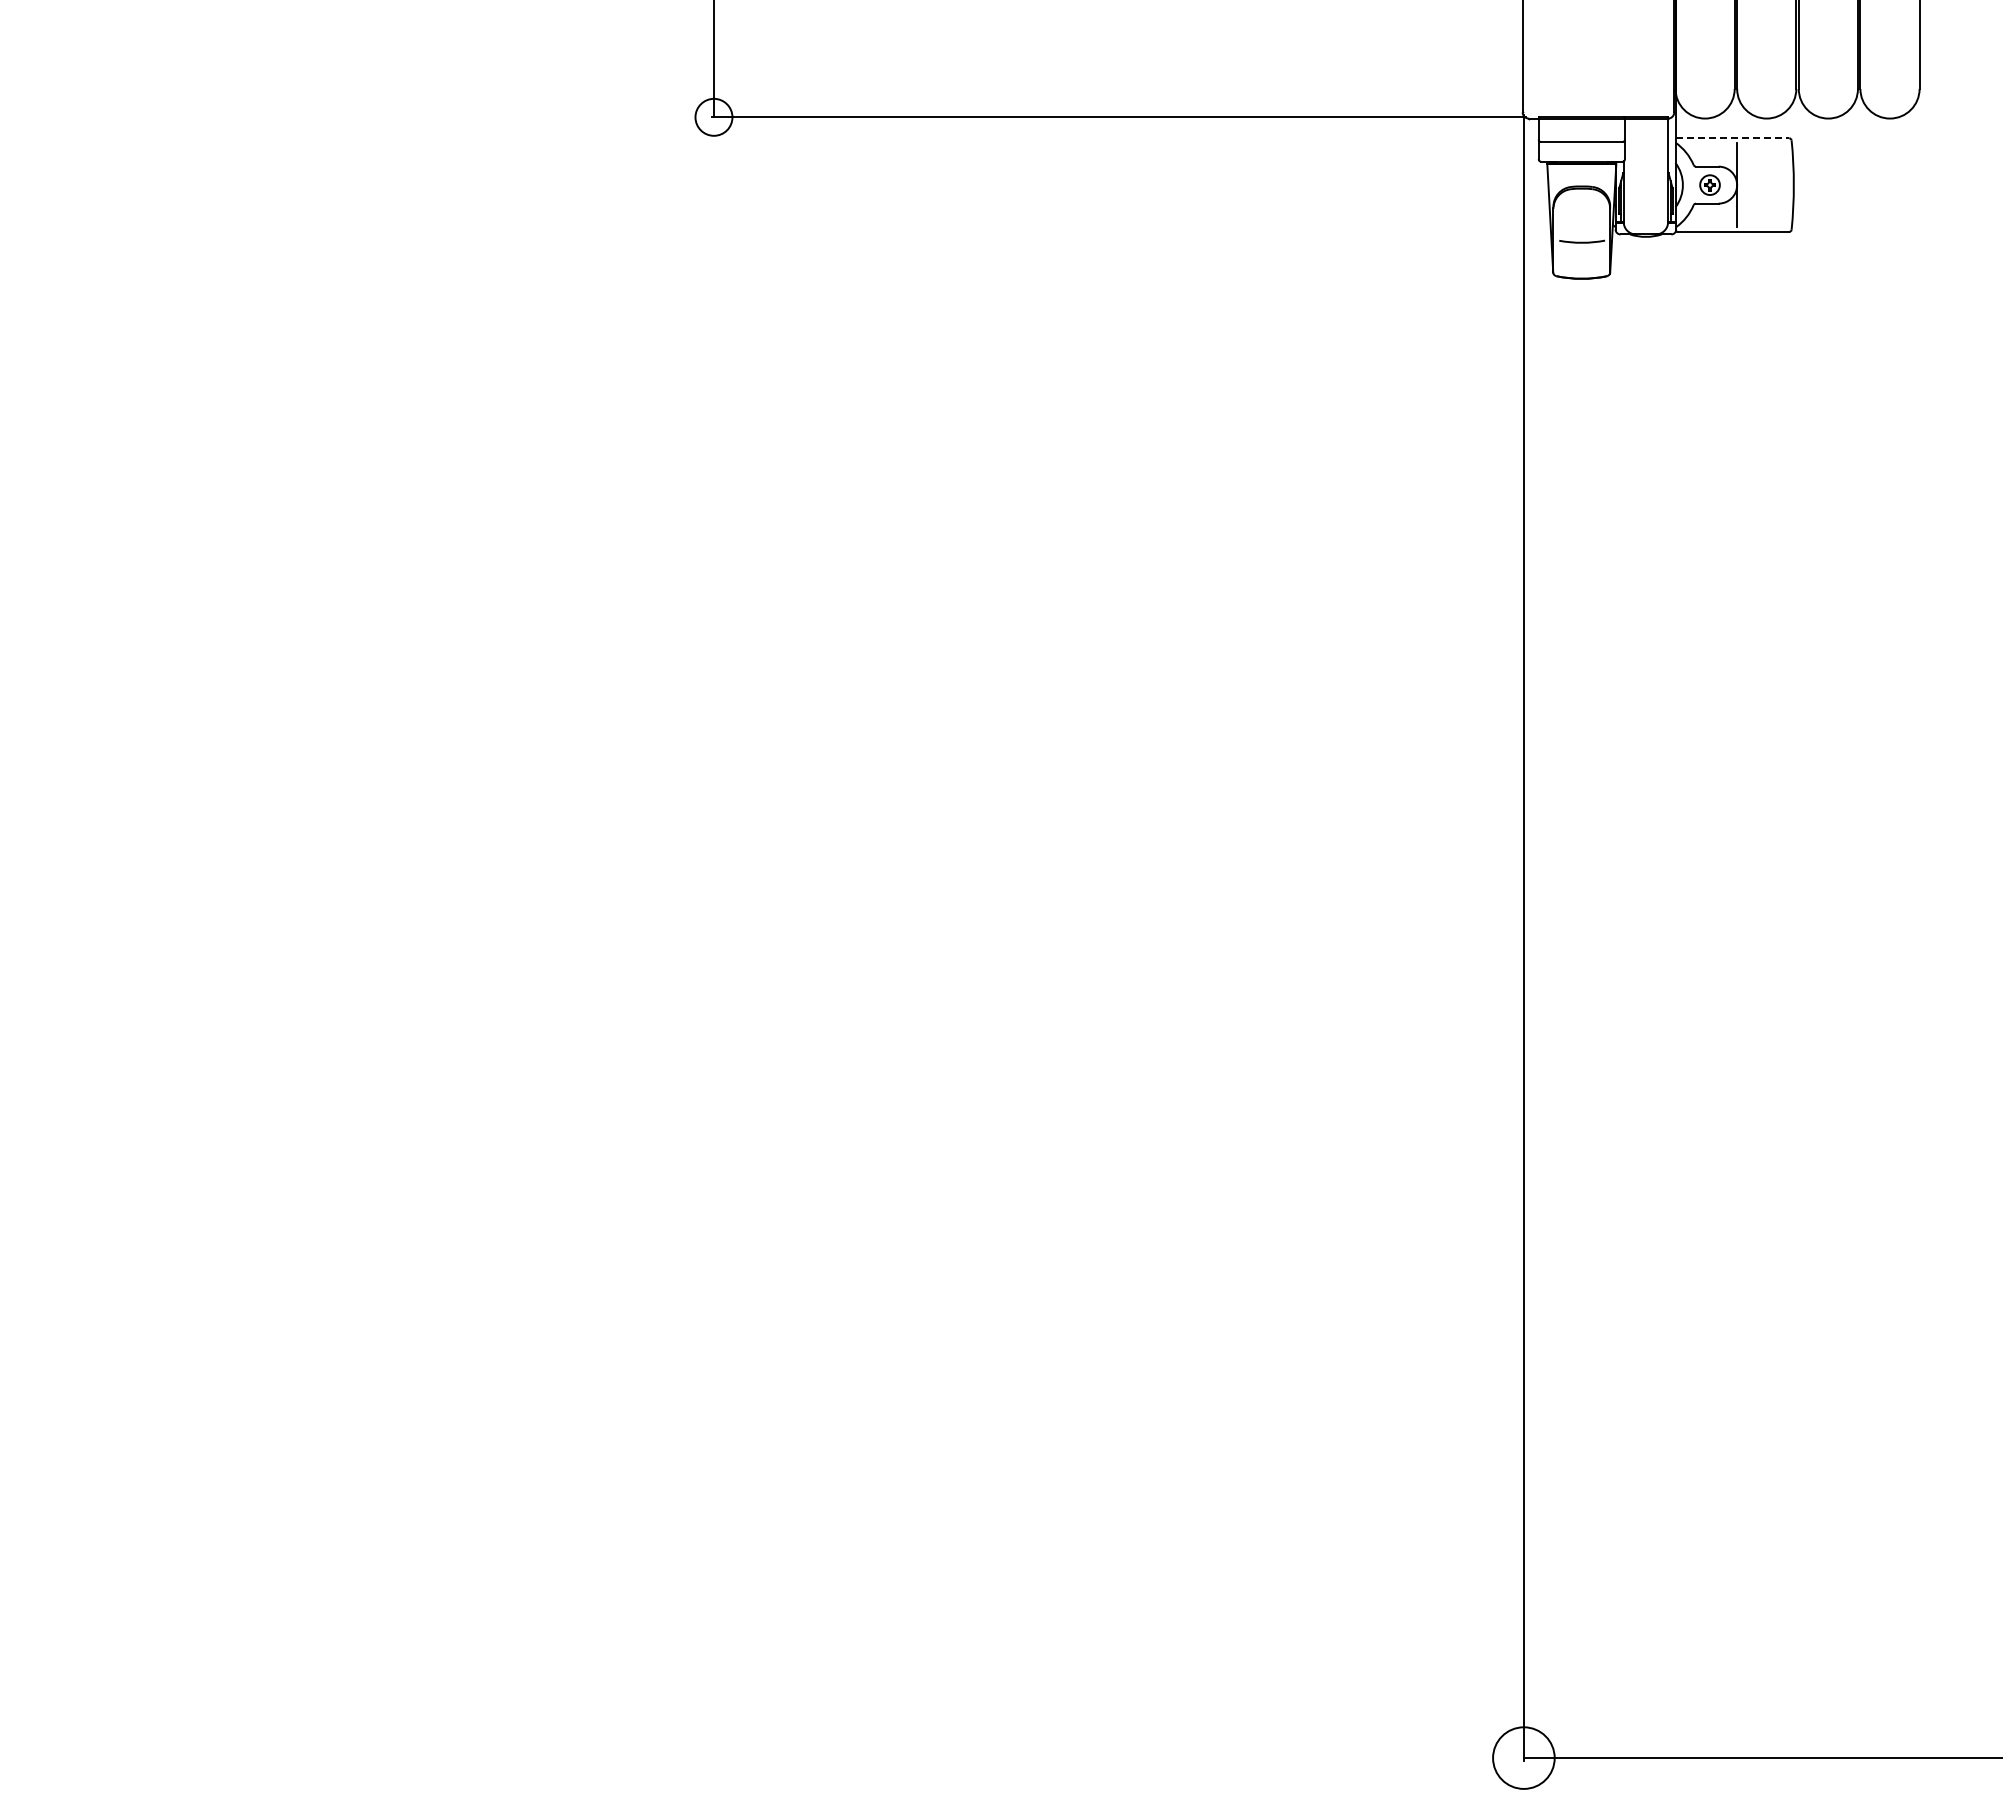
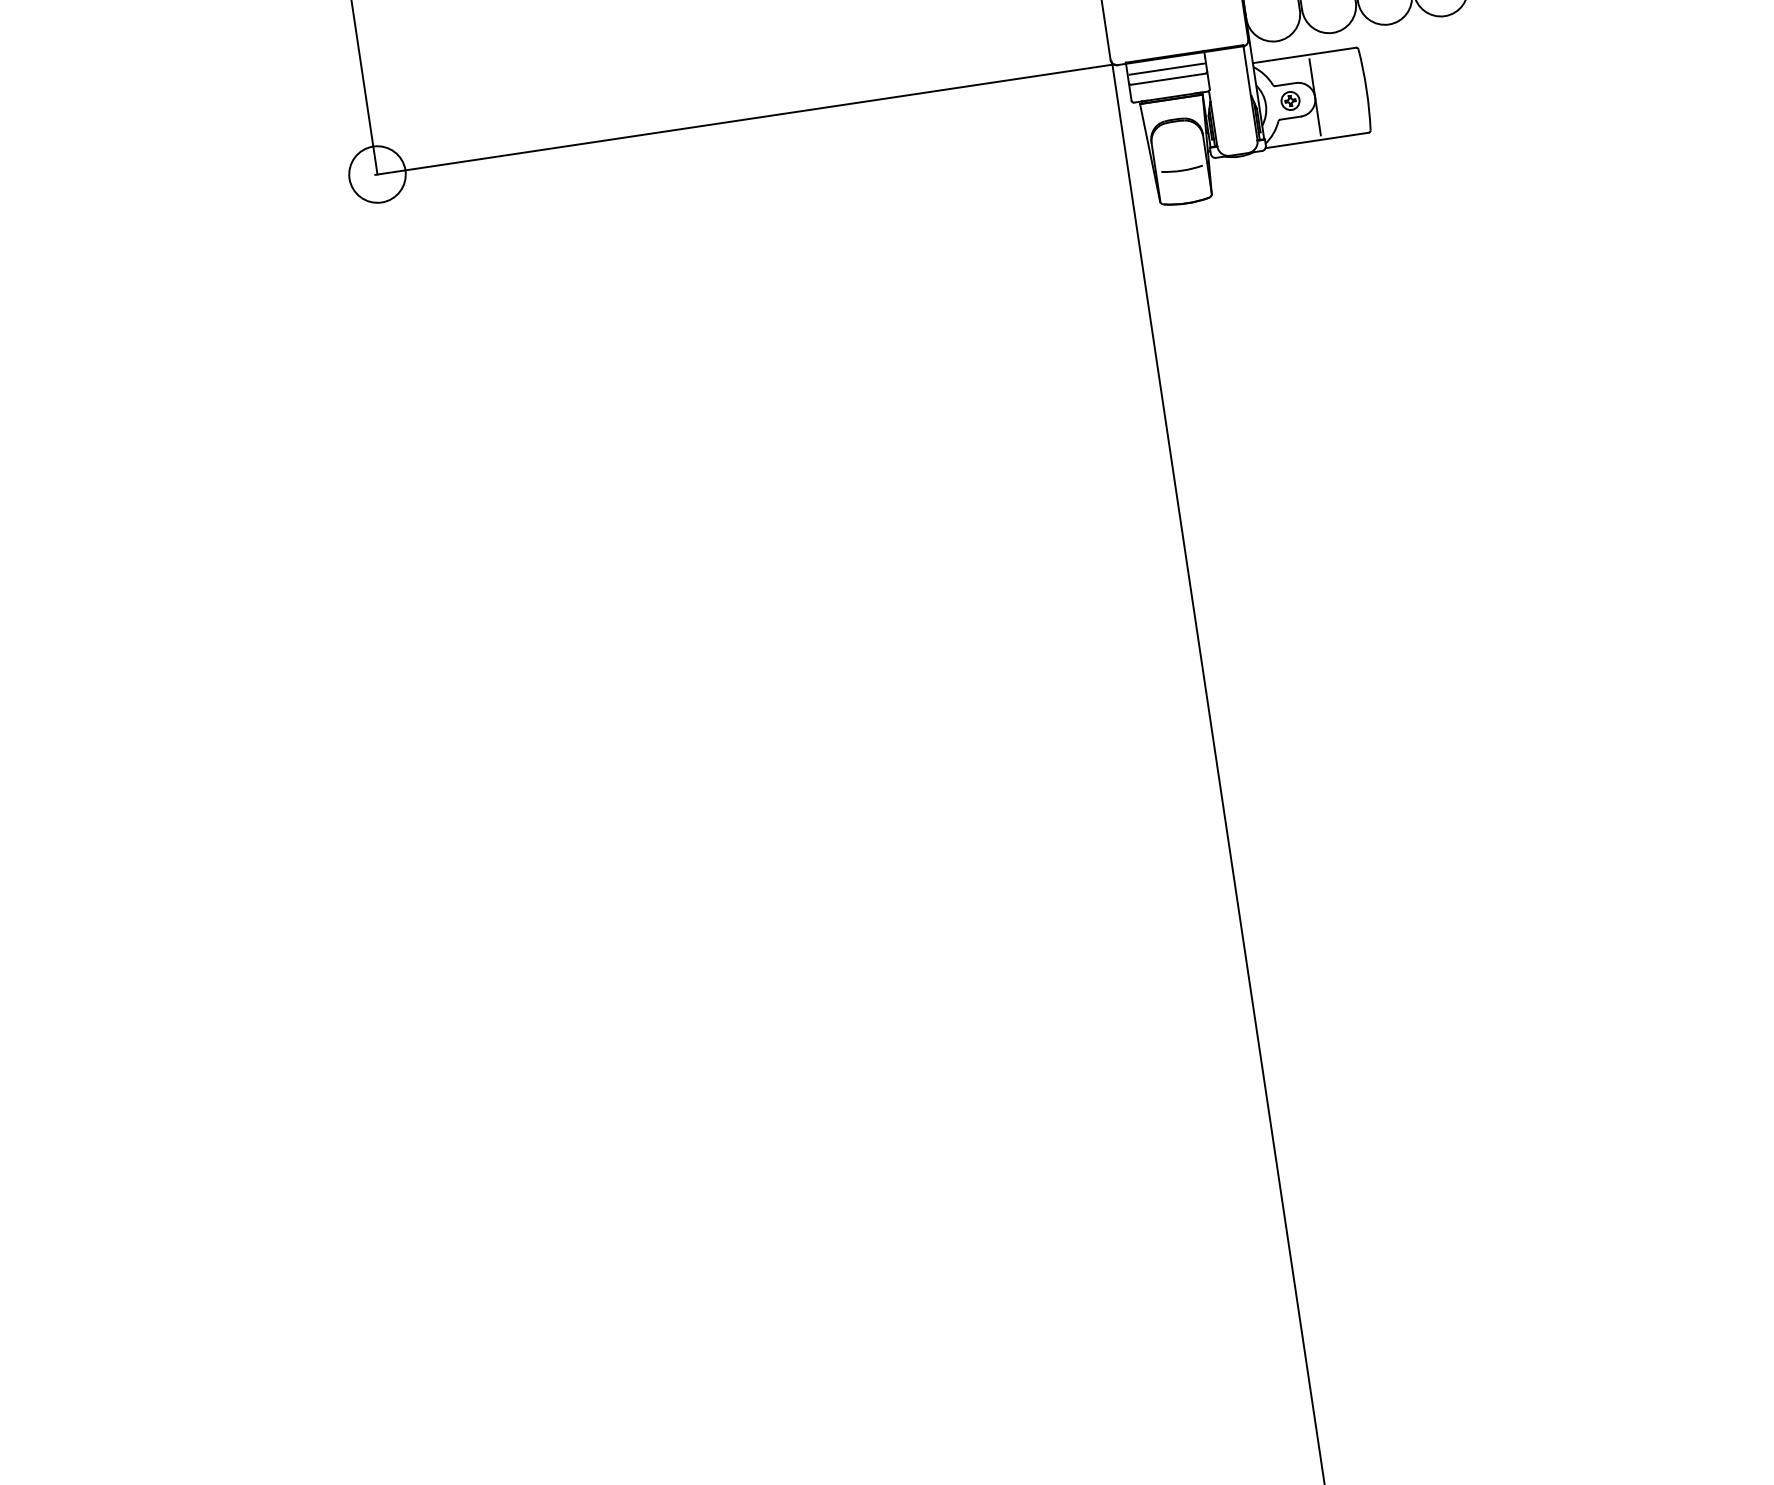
circle: (713, 117) -> (377, 174), size x1.67
line: (1581, 130) -> (1166, 68), added
line: (1732, 138) -> (1304, 55), dashed -> solid

